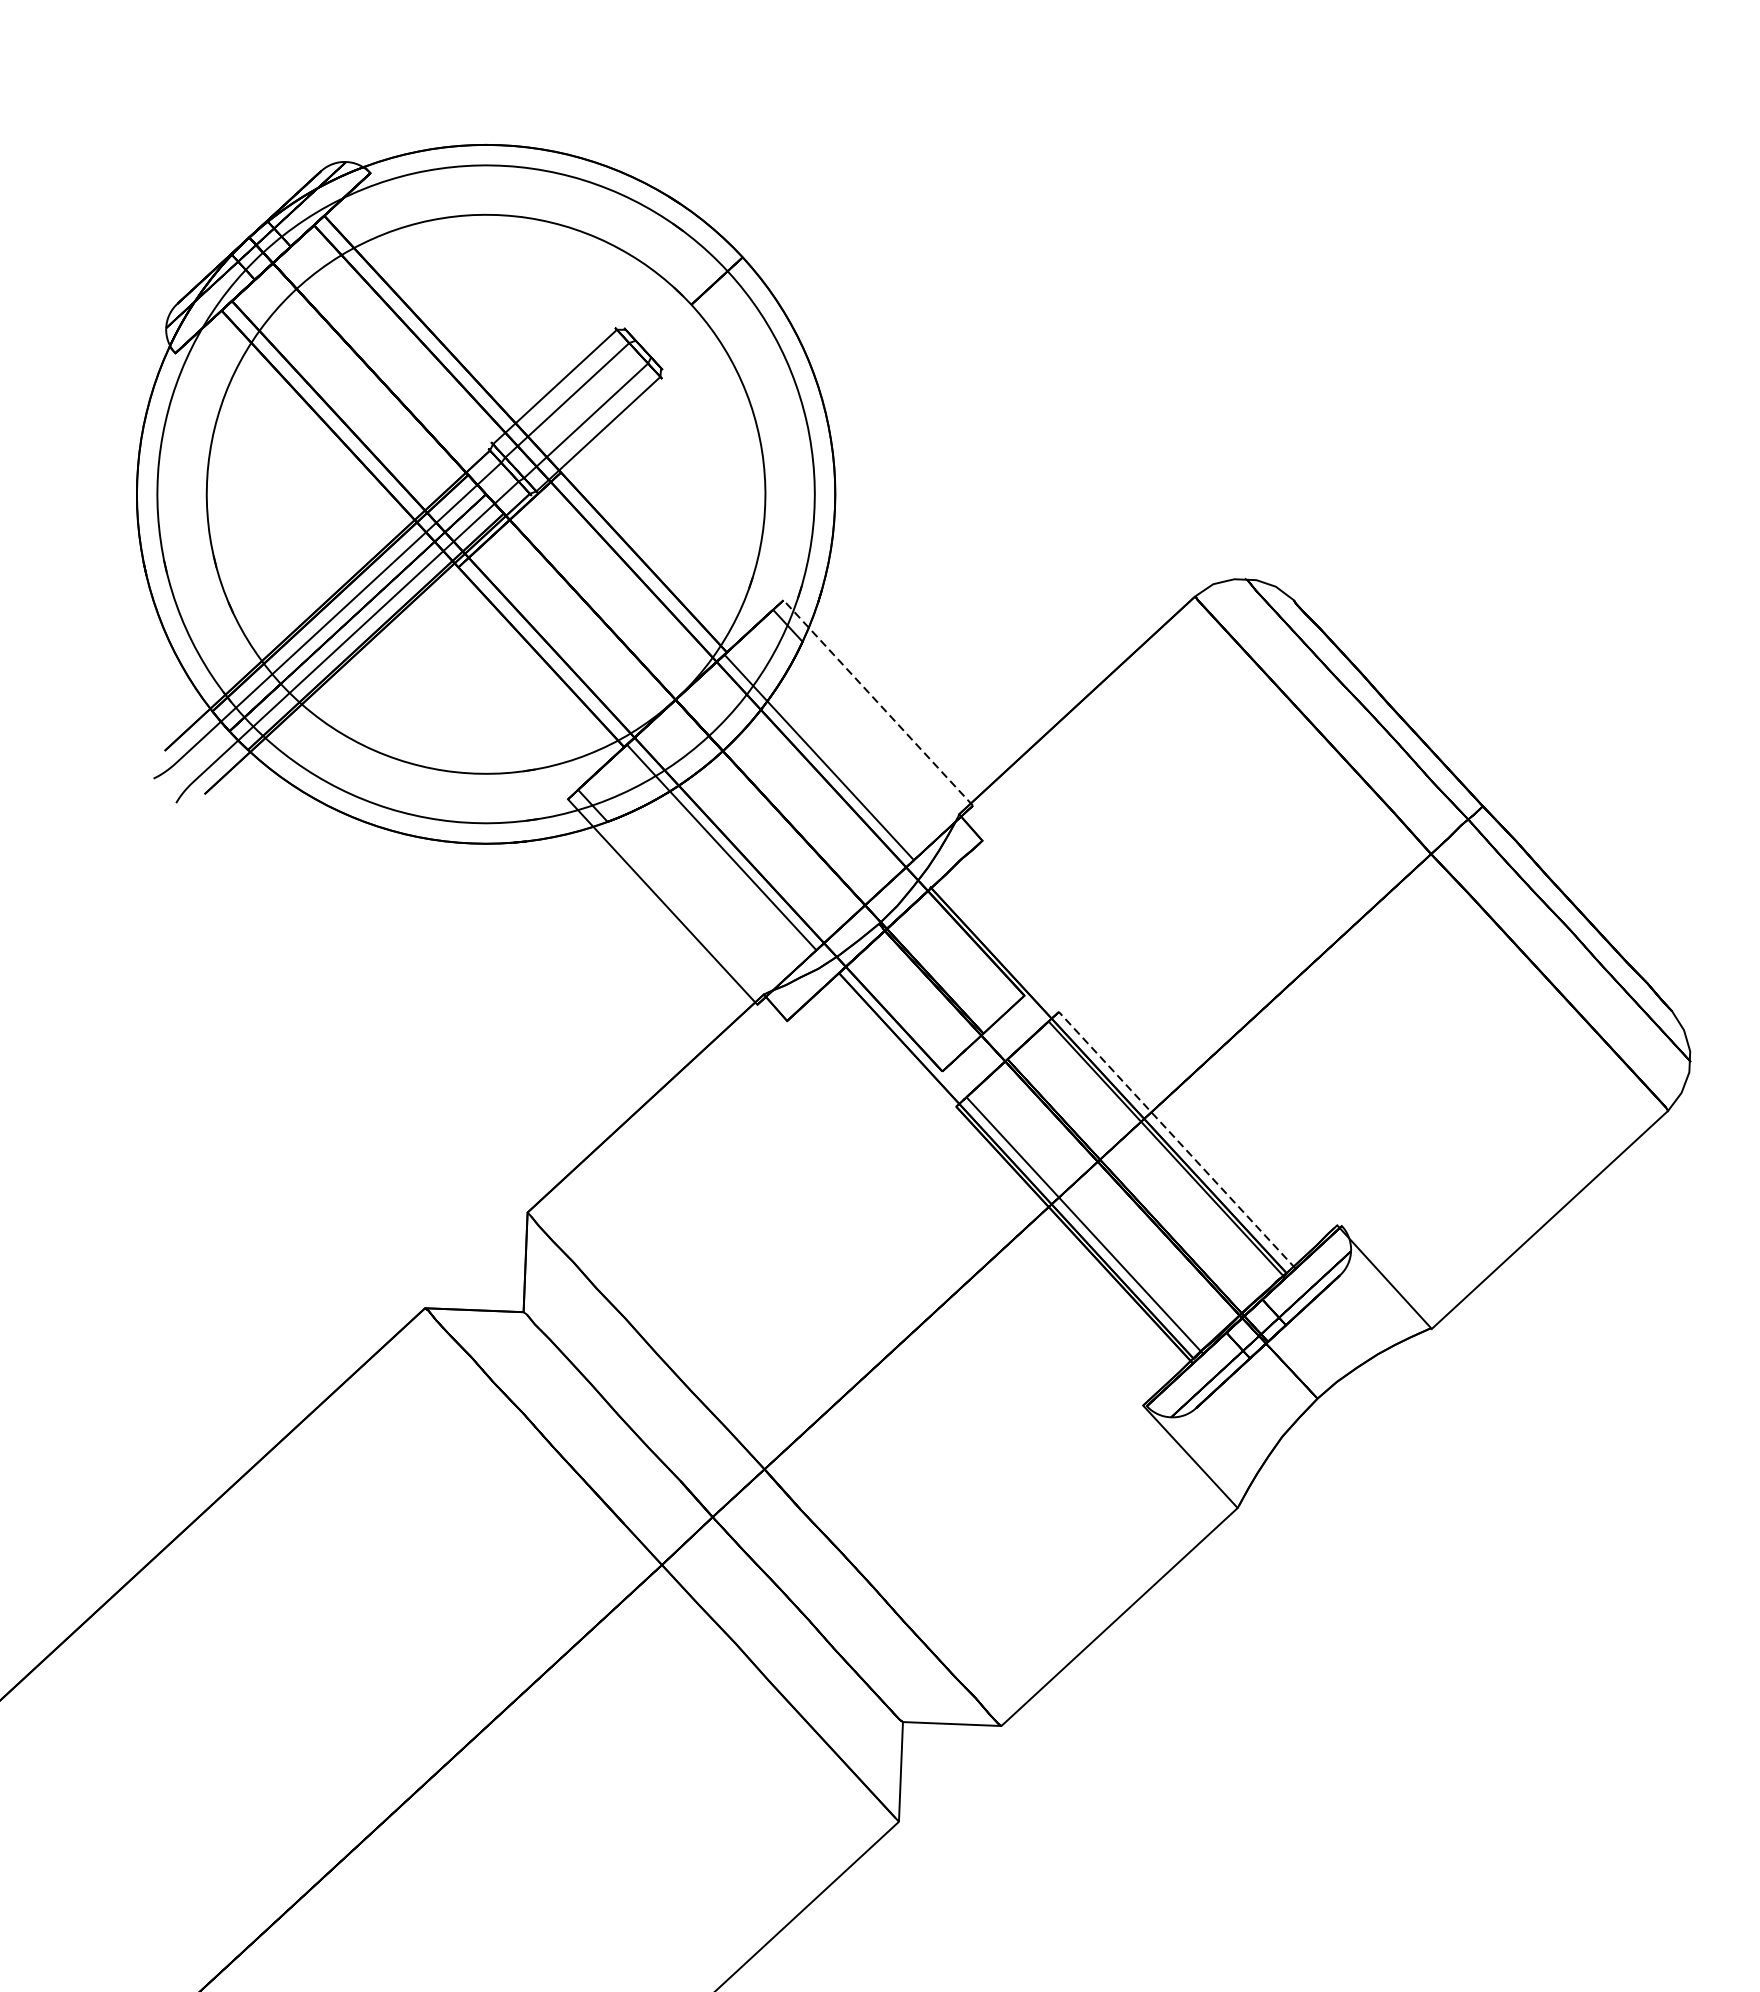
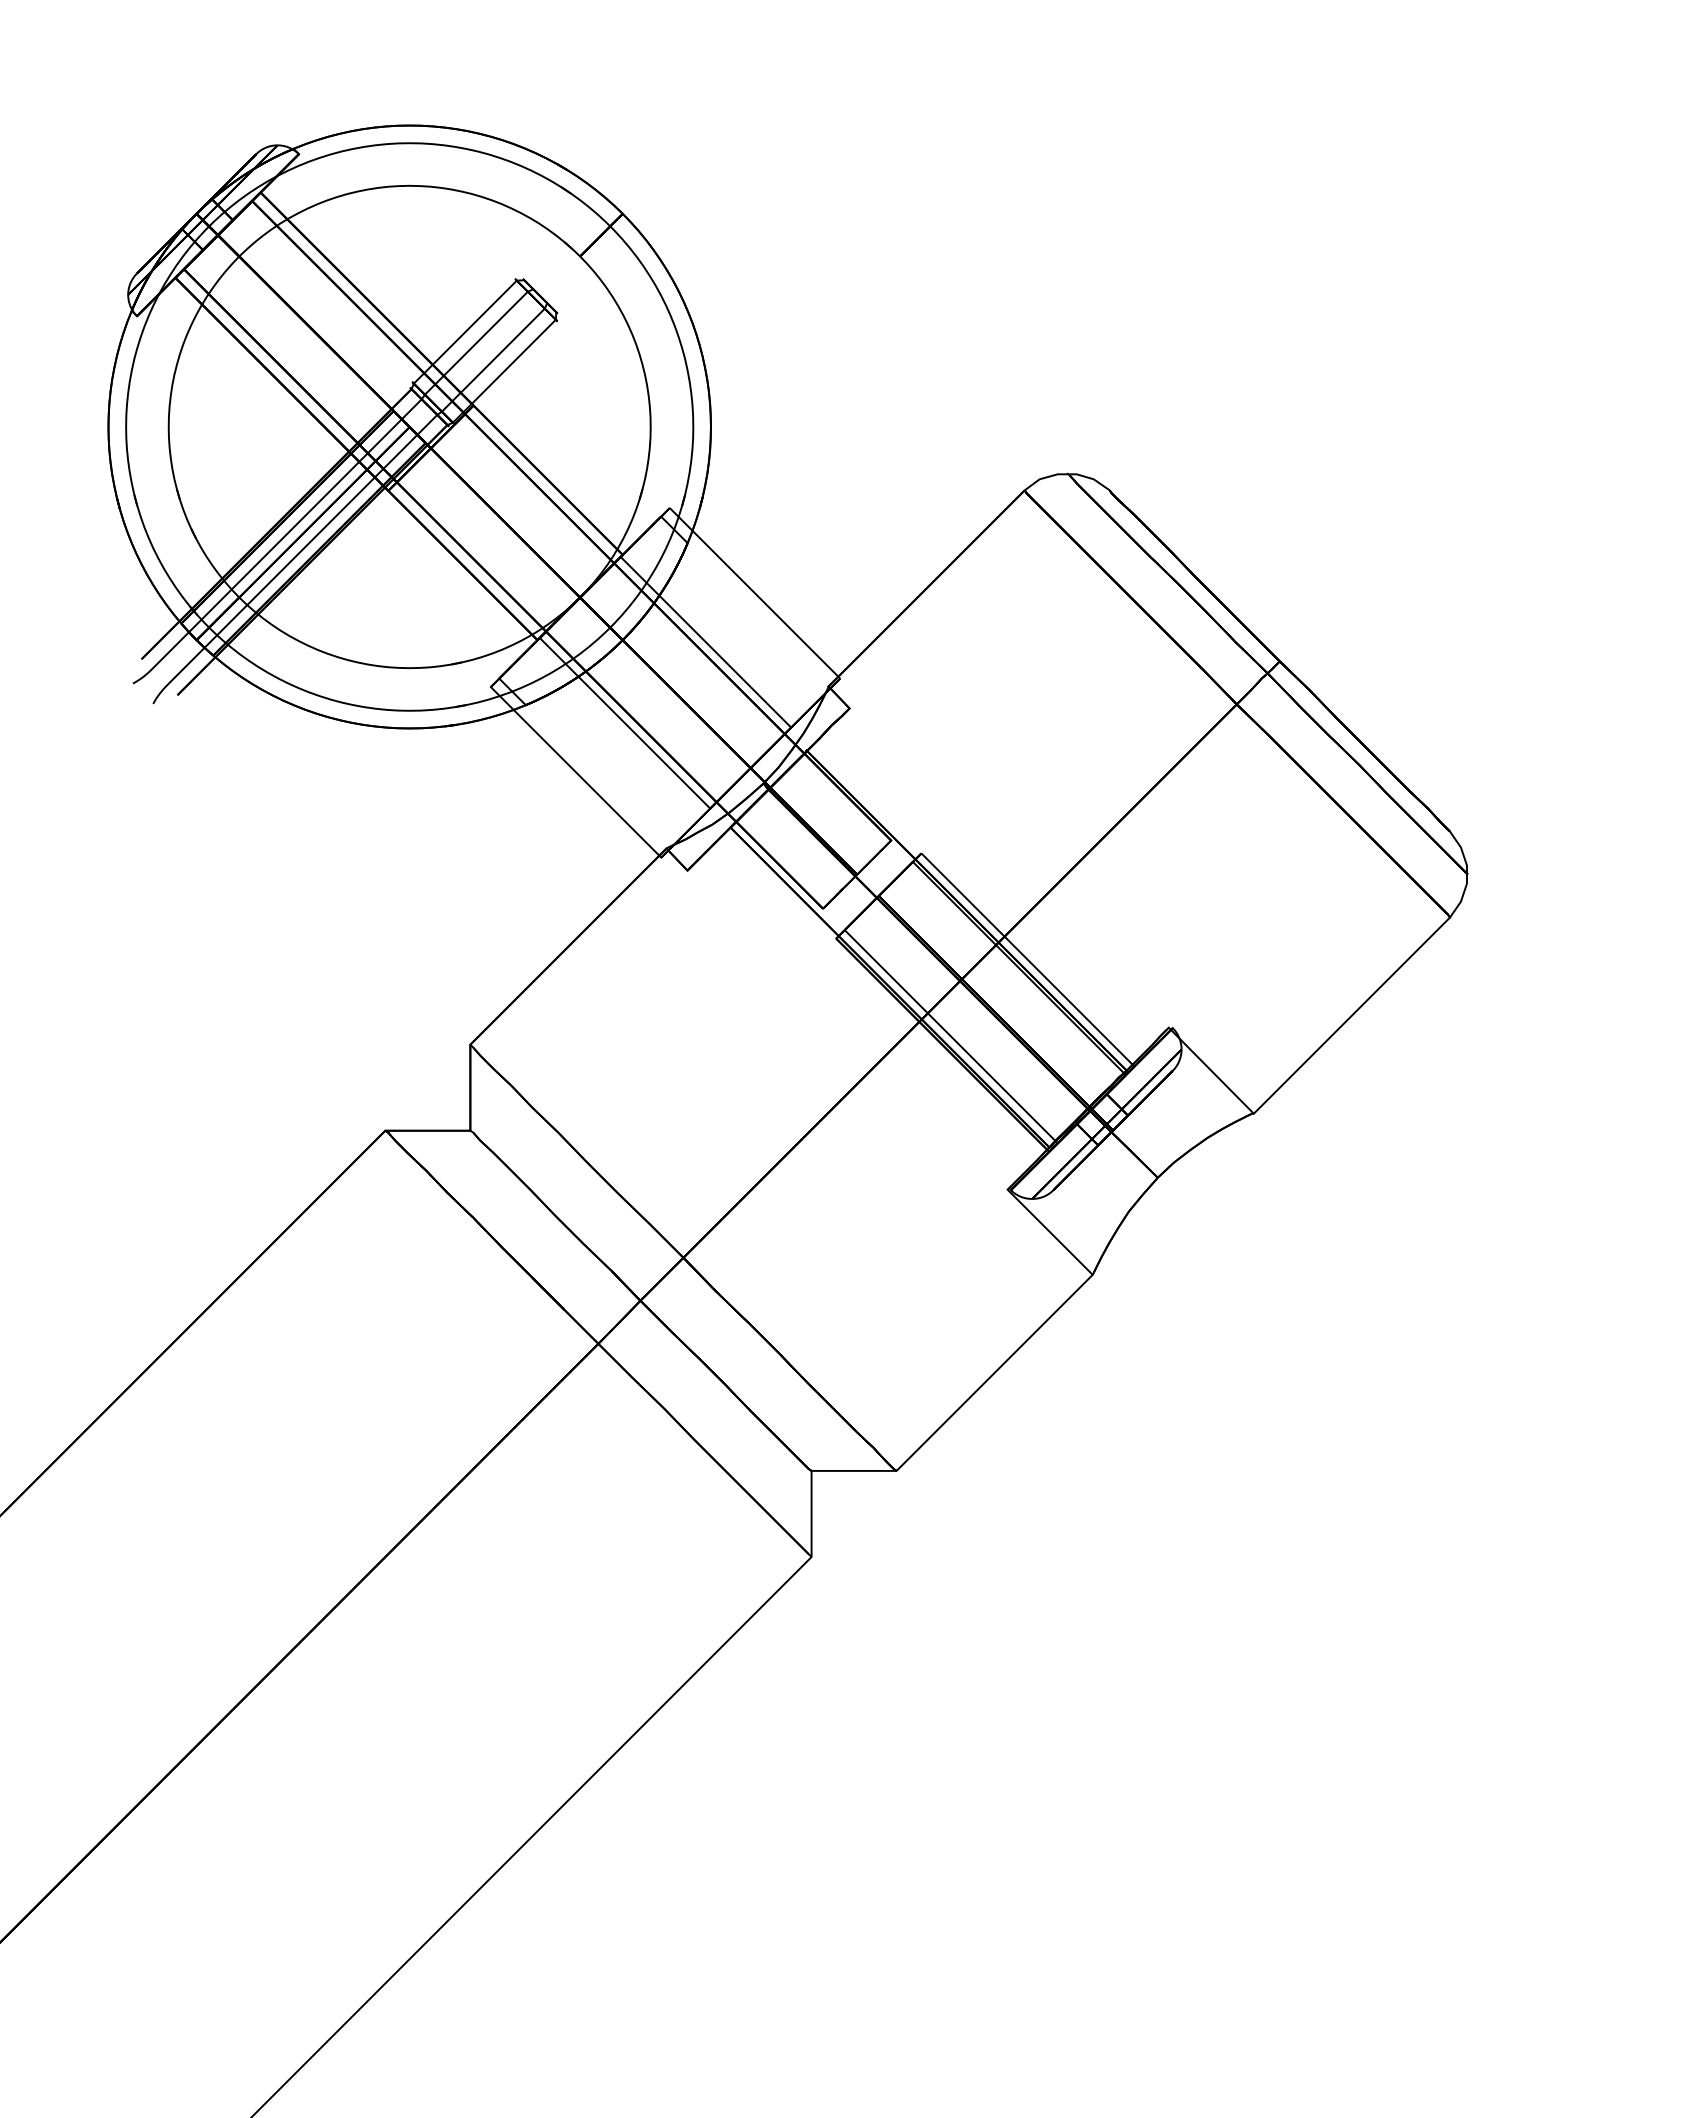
line: (878, 703) -> (755, 593), dashed -> solid
line: (1176, 1139) -> (1027, 959), dashed -> solid

